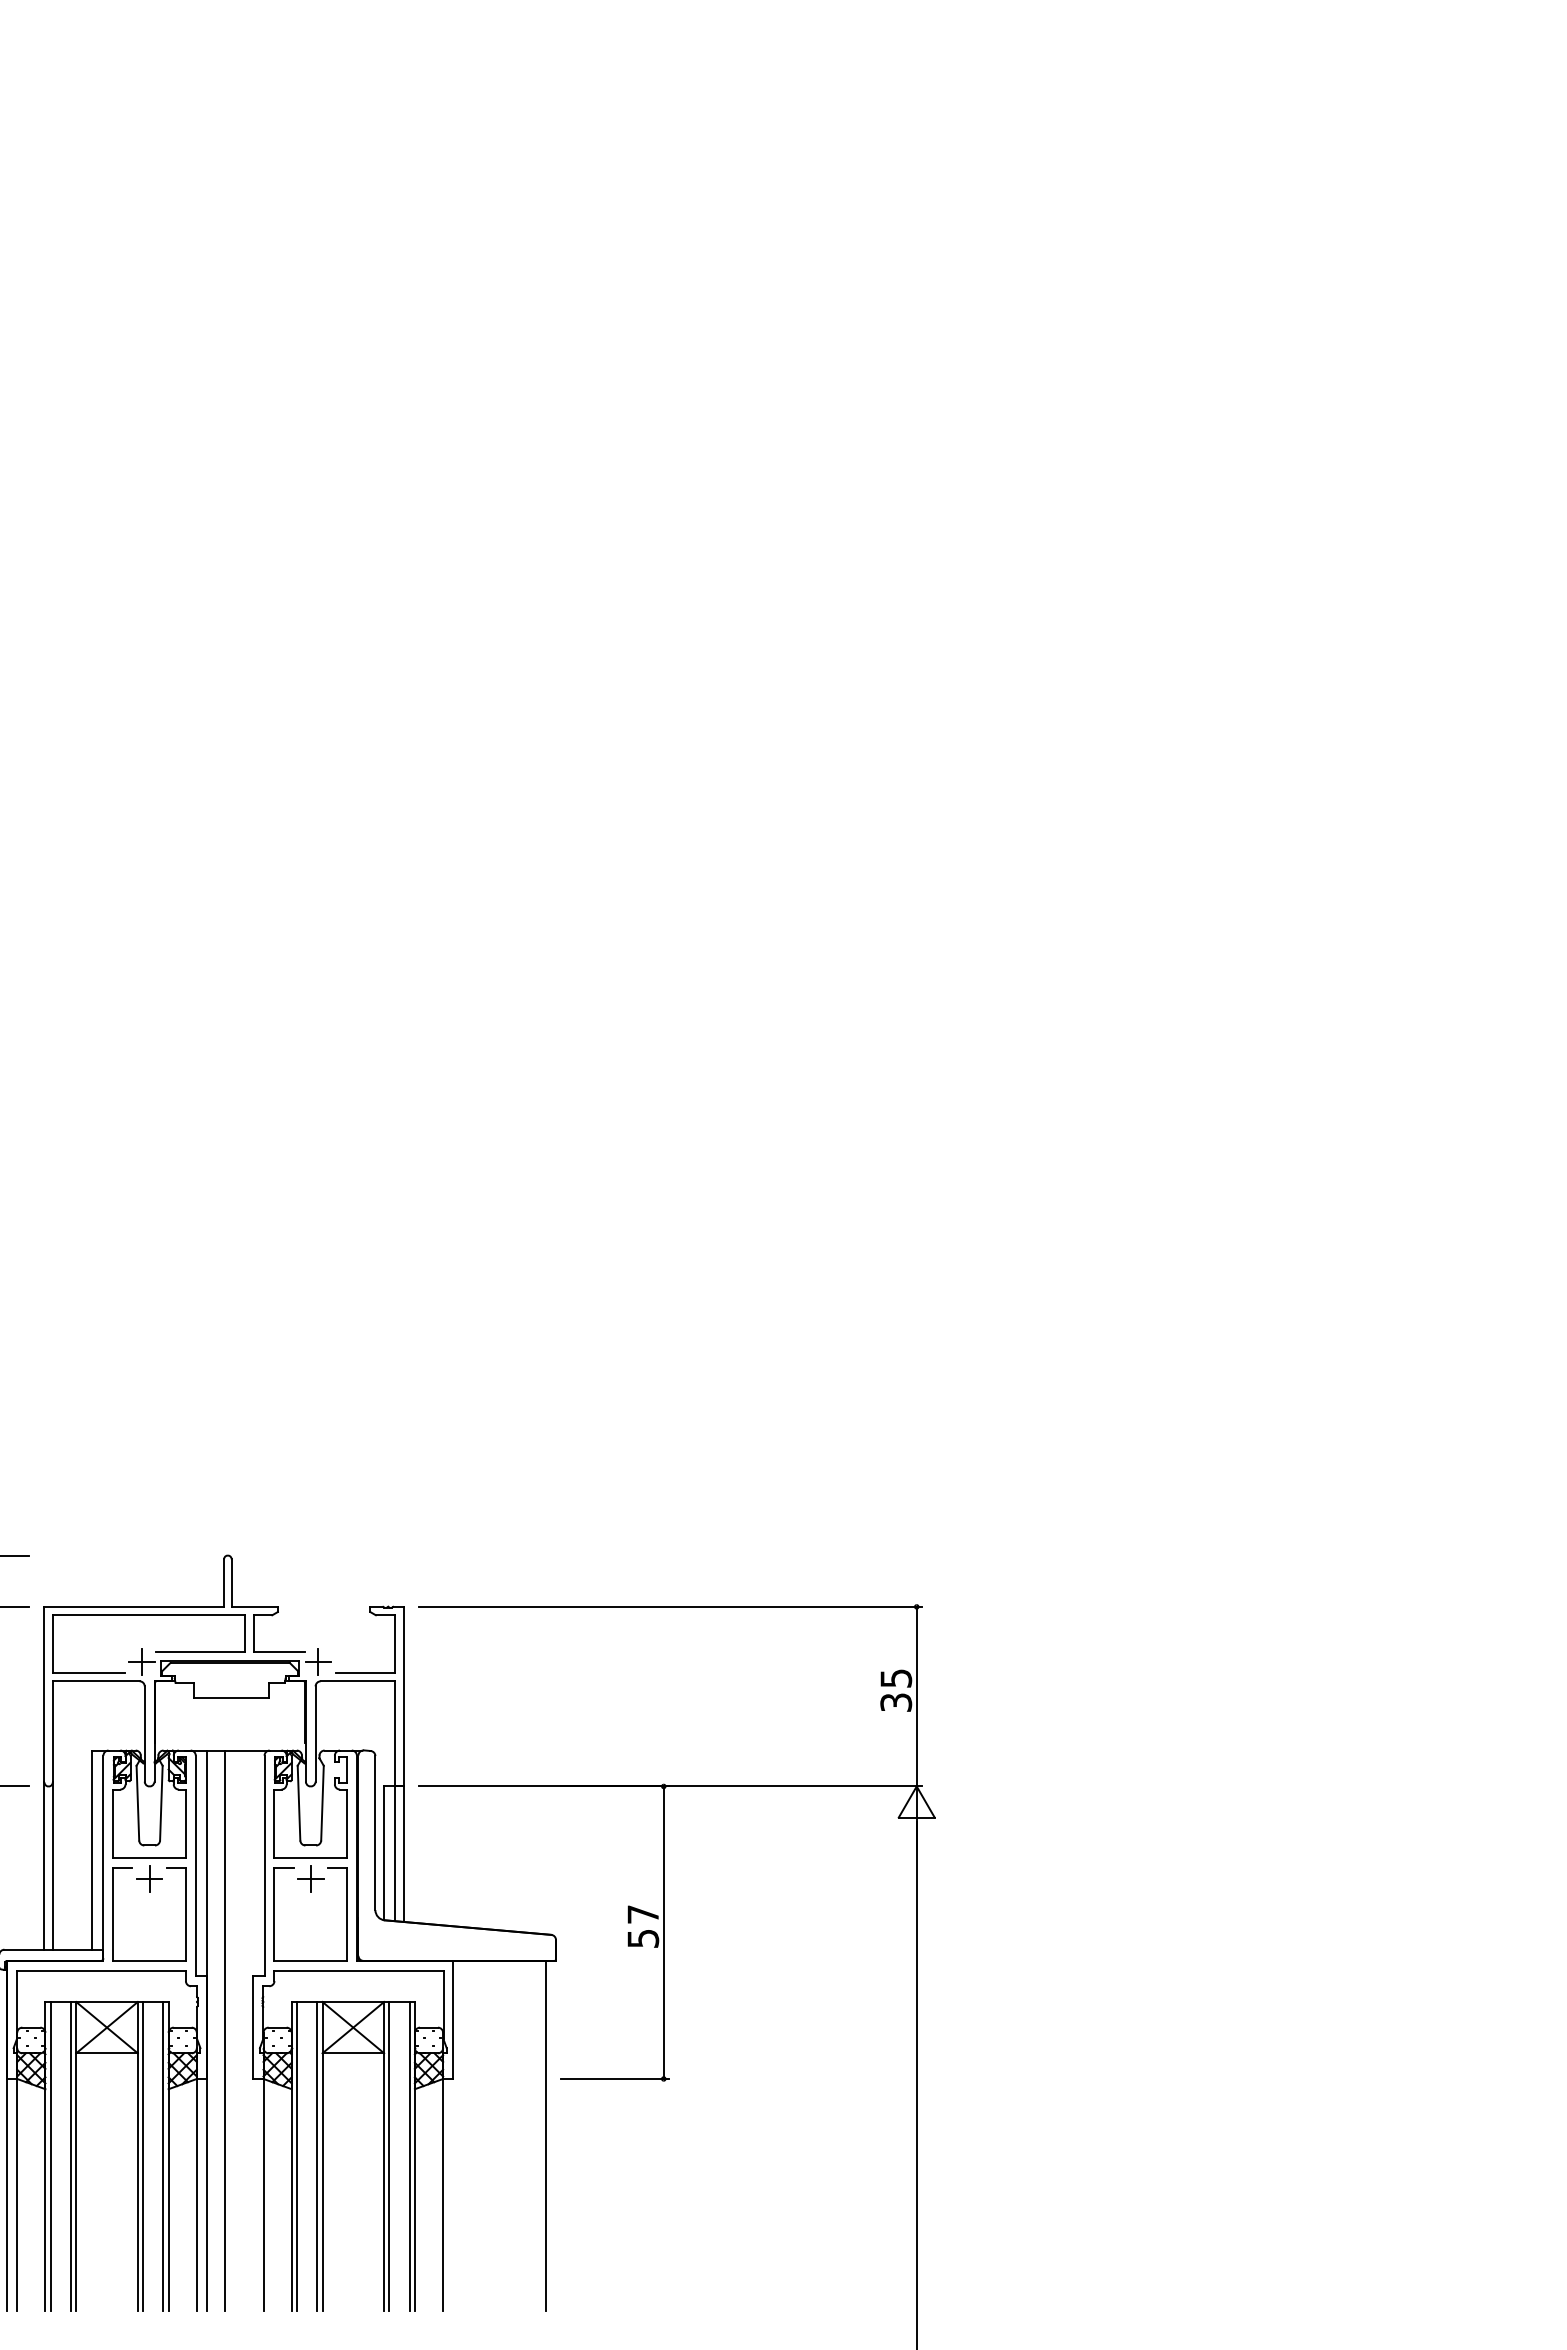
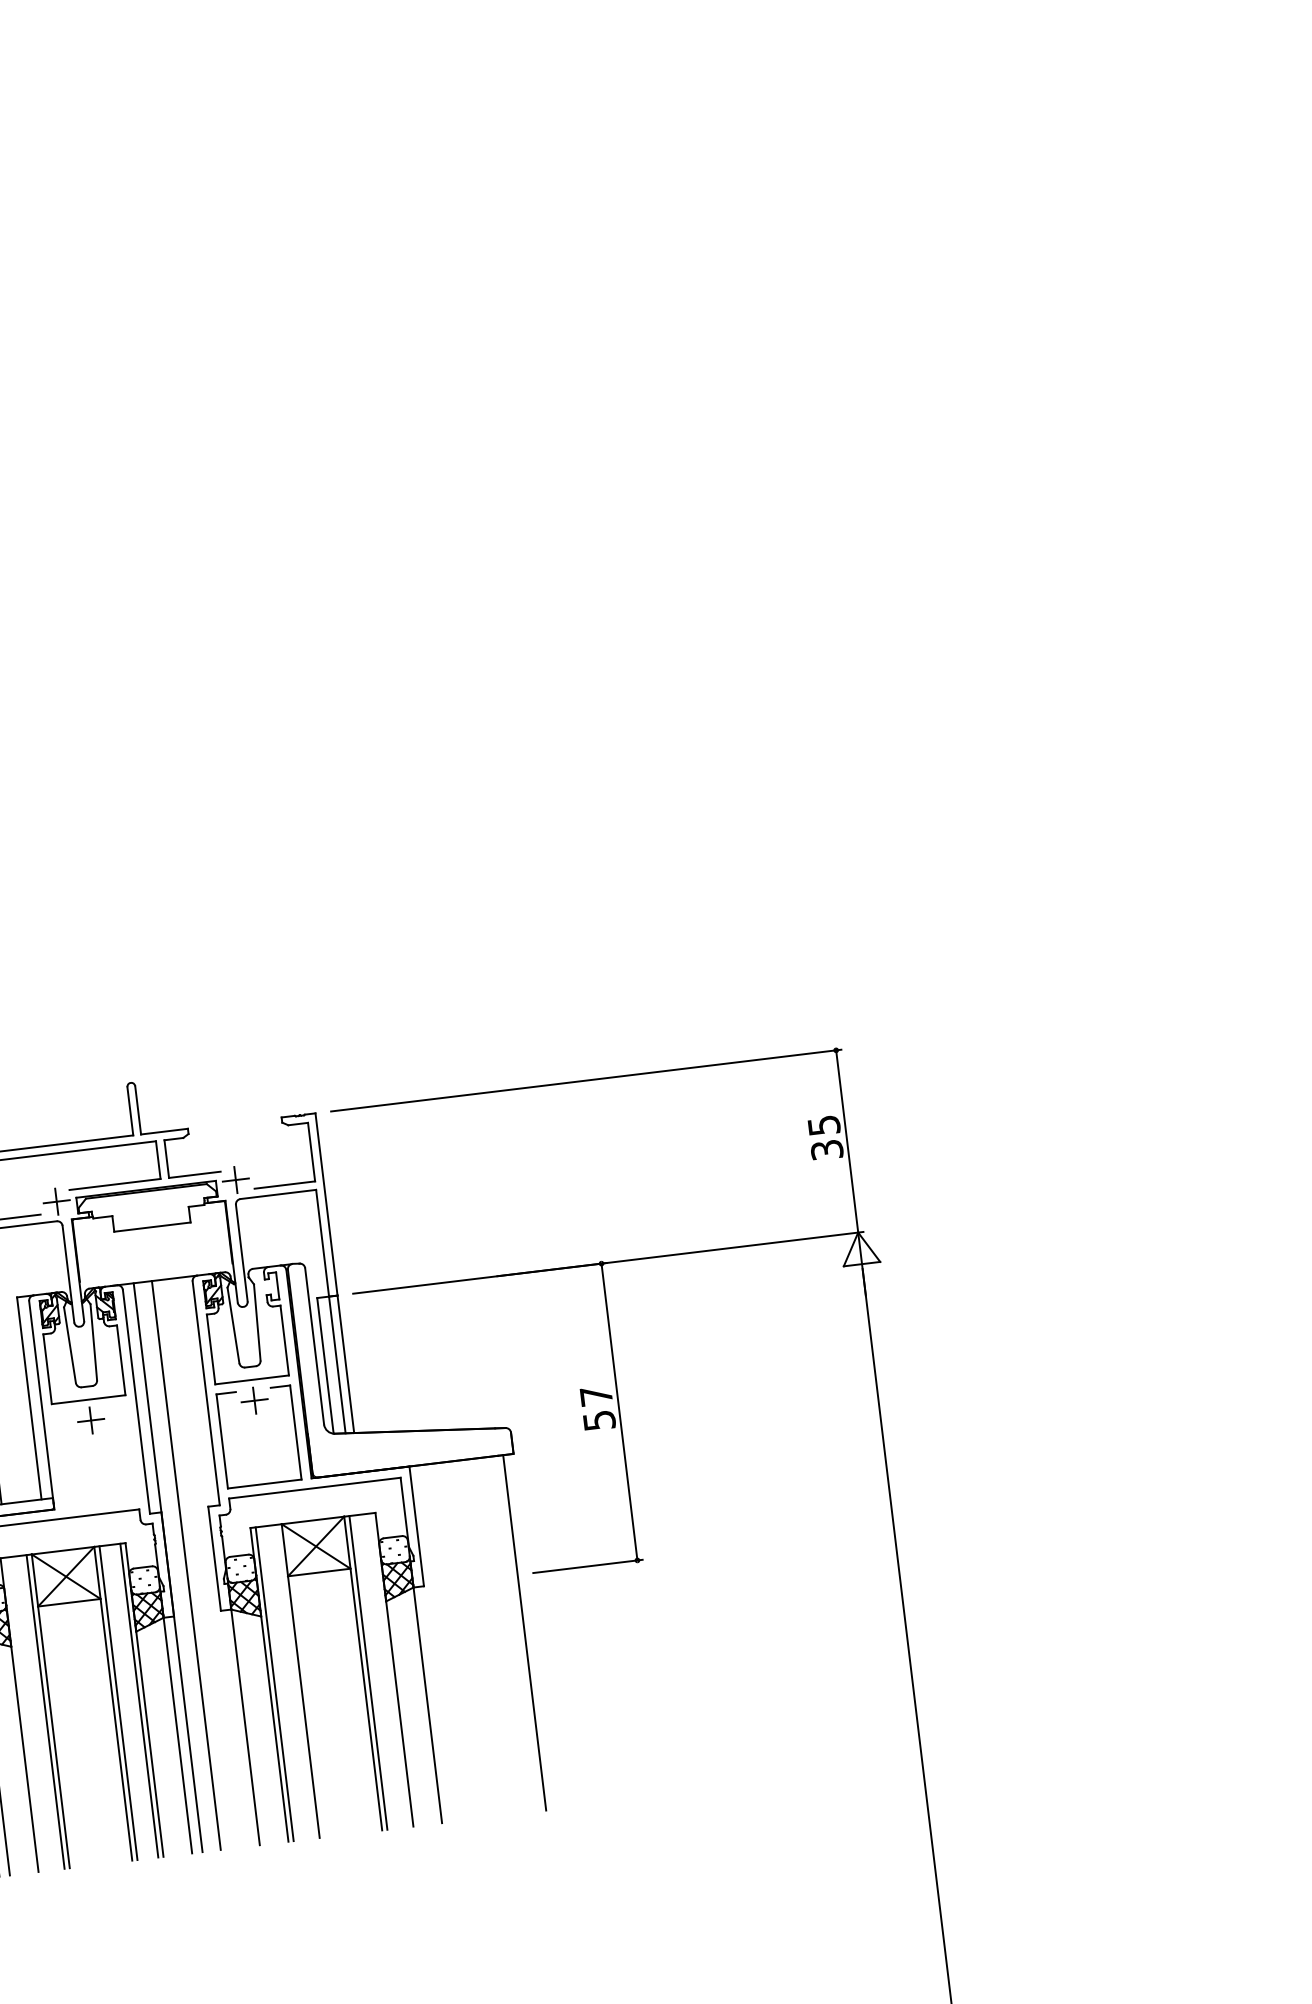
part: (113, 1914) -> (58, 1461), removed
line: (50, 2156) -> (24, 1714), removed
line: (317, 2156) -> (295, 1681), removed
line: (409, 2156) -> (388, 1670), removed

